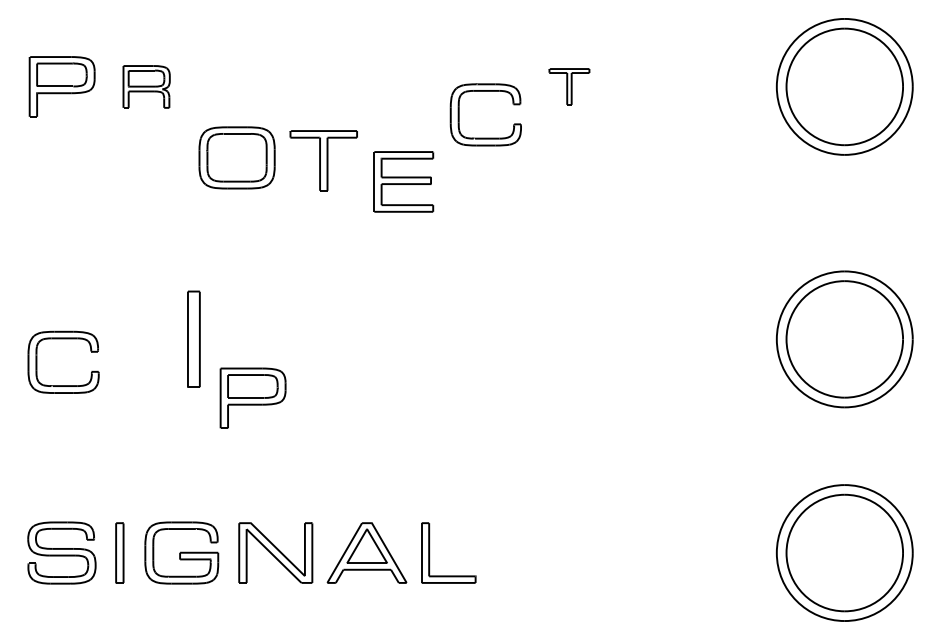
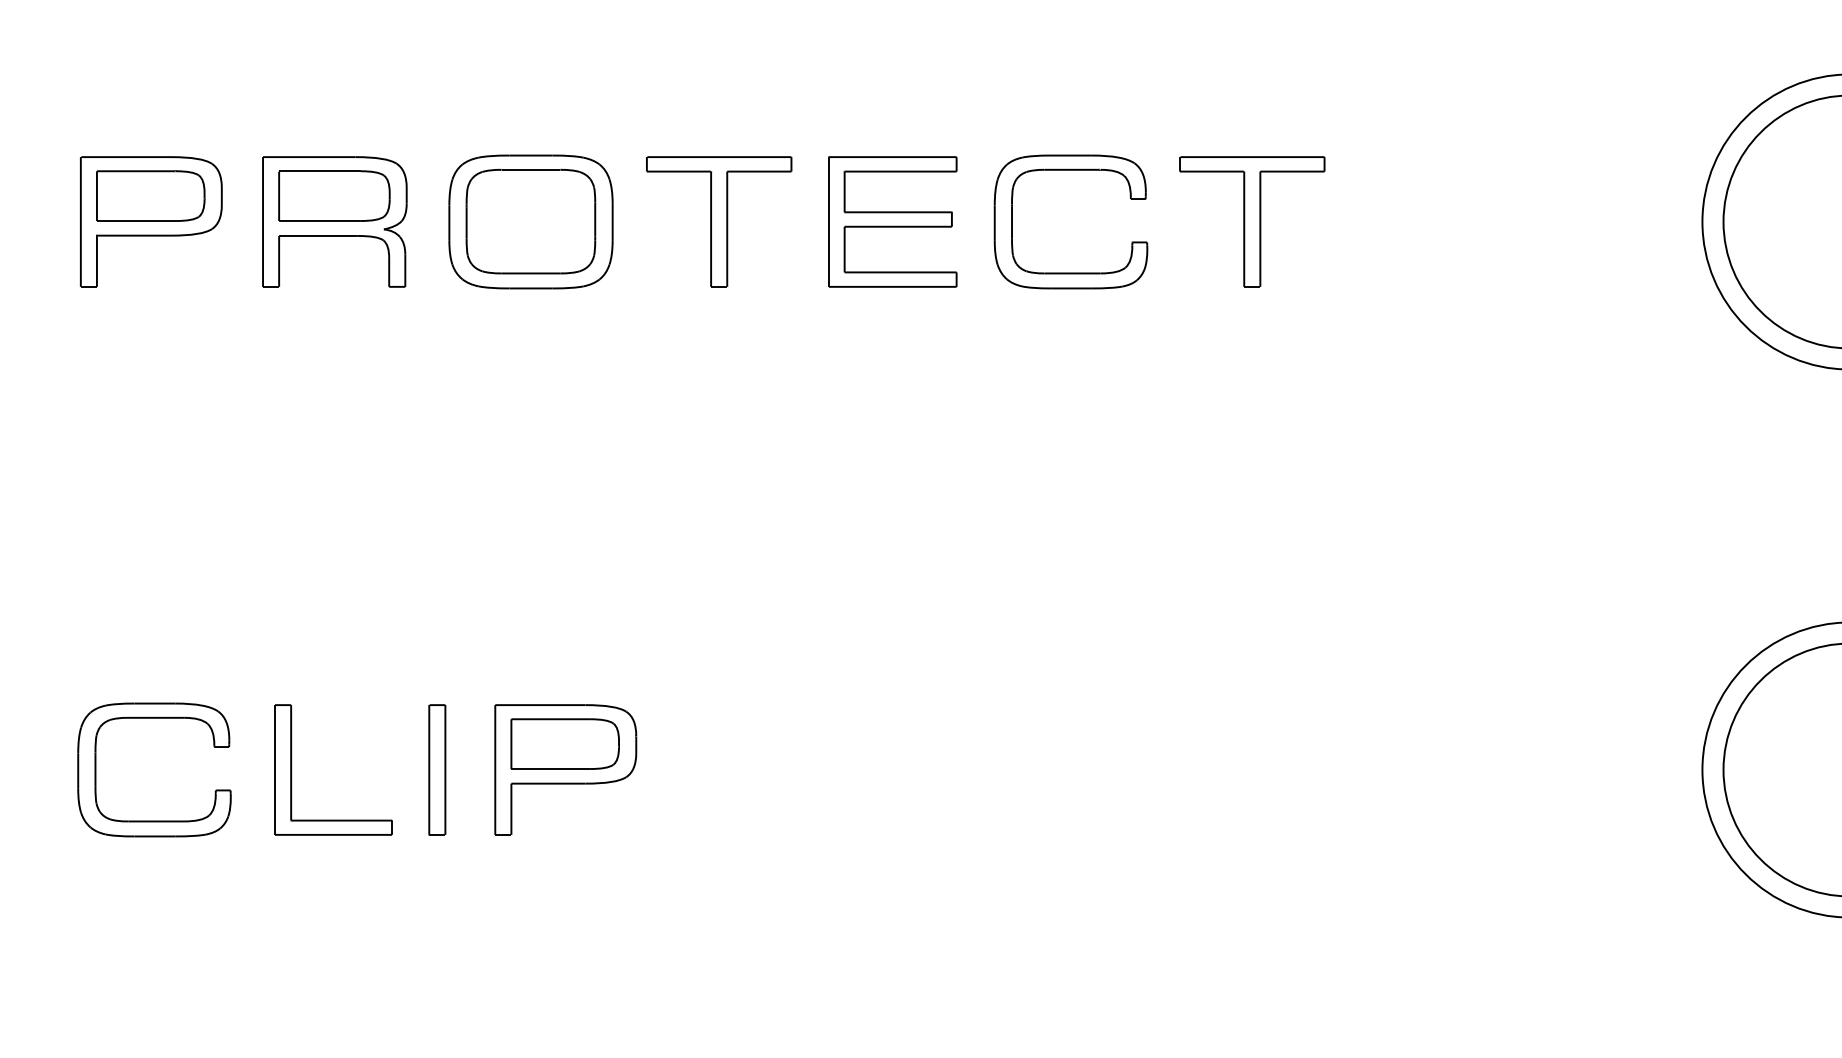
part: (146, 86) -> (334, 221), size x1.43
part: (569, 86) -> (1252, 221), size x1.67
part: (485, 91) -> (1070, 171), moved
part: (236, 157) -> (529, 221), moved
part: (323, 160) -> (718, 221), moved
part: (403, 181) -> (892, 221), moved
part: (63, 339) -> (154, 720), moved
part: (127, 339) -> (293, 770), added
part: (193, 339) -> (436, 770), size x0.62
part: (252, 397) -> (564, 768), moved

